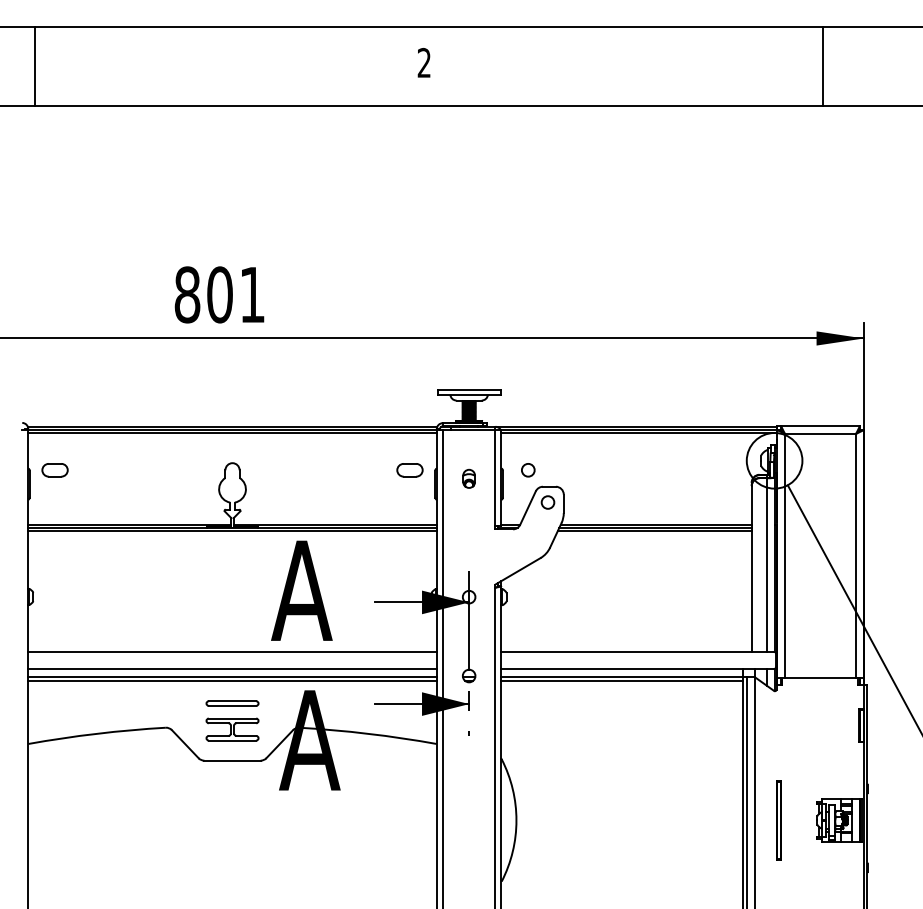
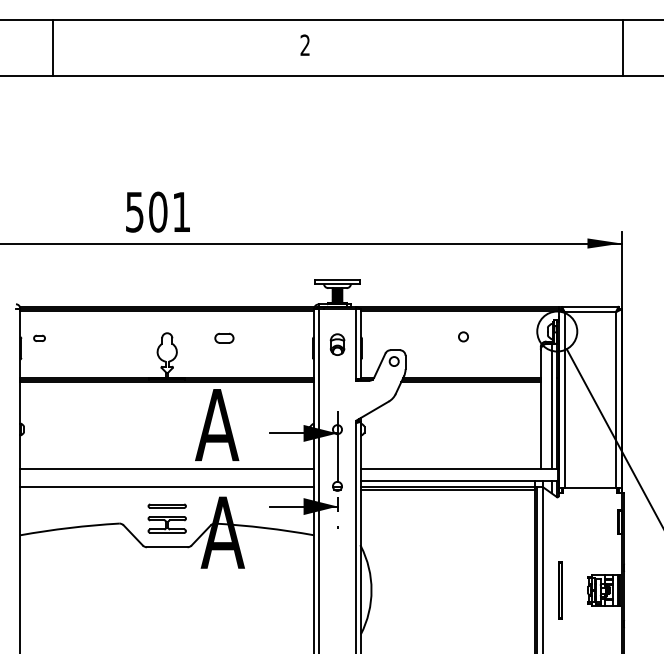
line: (34, 66) -> (52, 47), moved
line: (823, 66) -> (622, 47), moved
text: (187, 294) -> (134, 211), 801 -> 501
part: (54, 470) -> (39, 338), size x0.6
part: (409, 470) -> (224, 338), moved
circle: (528, 470) -> (463, 337), moved
part: (468, 478) -> (337, 344), size x1.6
line: (232, 669) -> (167, 481), removed
line: (232, 680) -> (167, 489), removed

